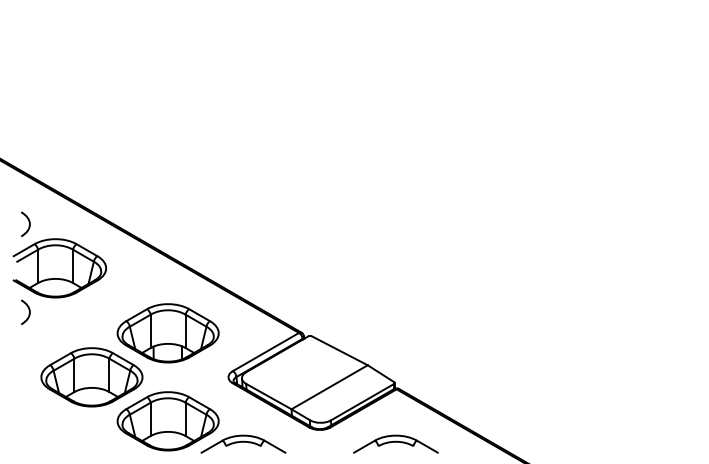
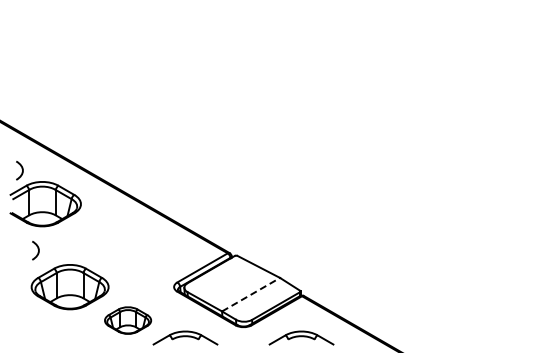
curve: (28, 309) -> (37, 248), moved
part: (167, 333) -> (127, 253), removed
line: (330, 387) -> (251, 294), solid -> dashed
part: (167, 421) -> (127, 320), size x0.6

